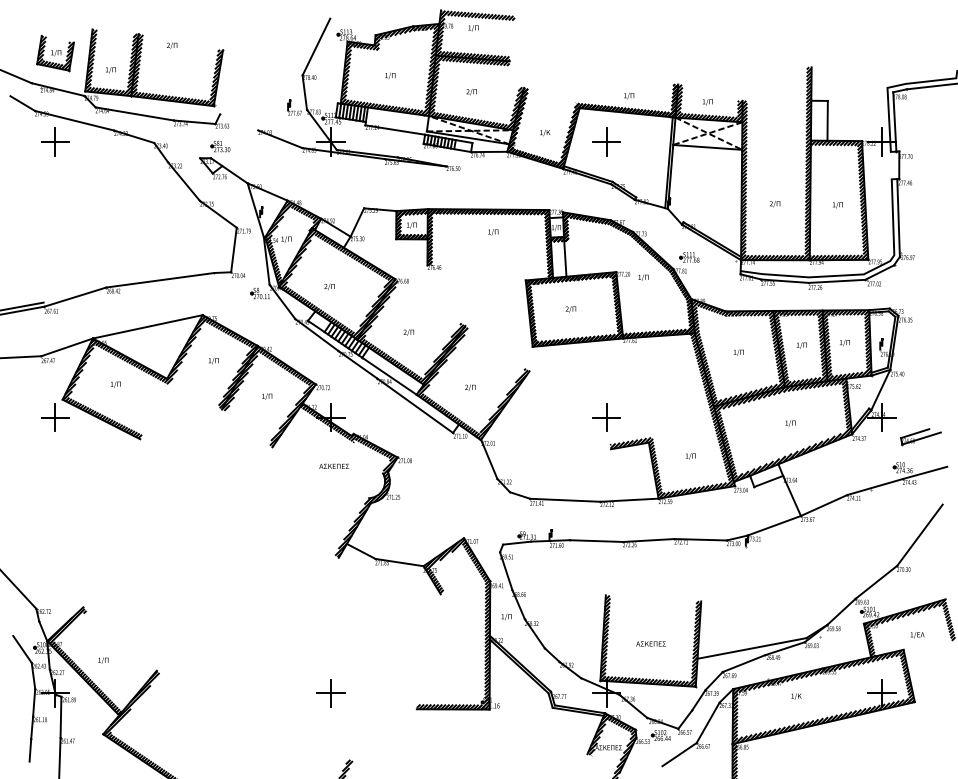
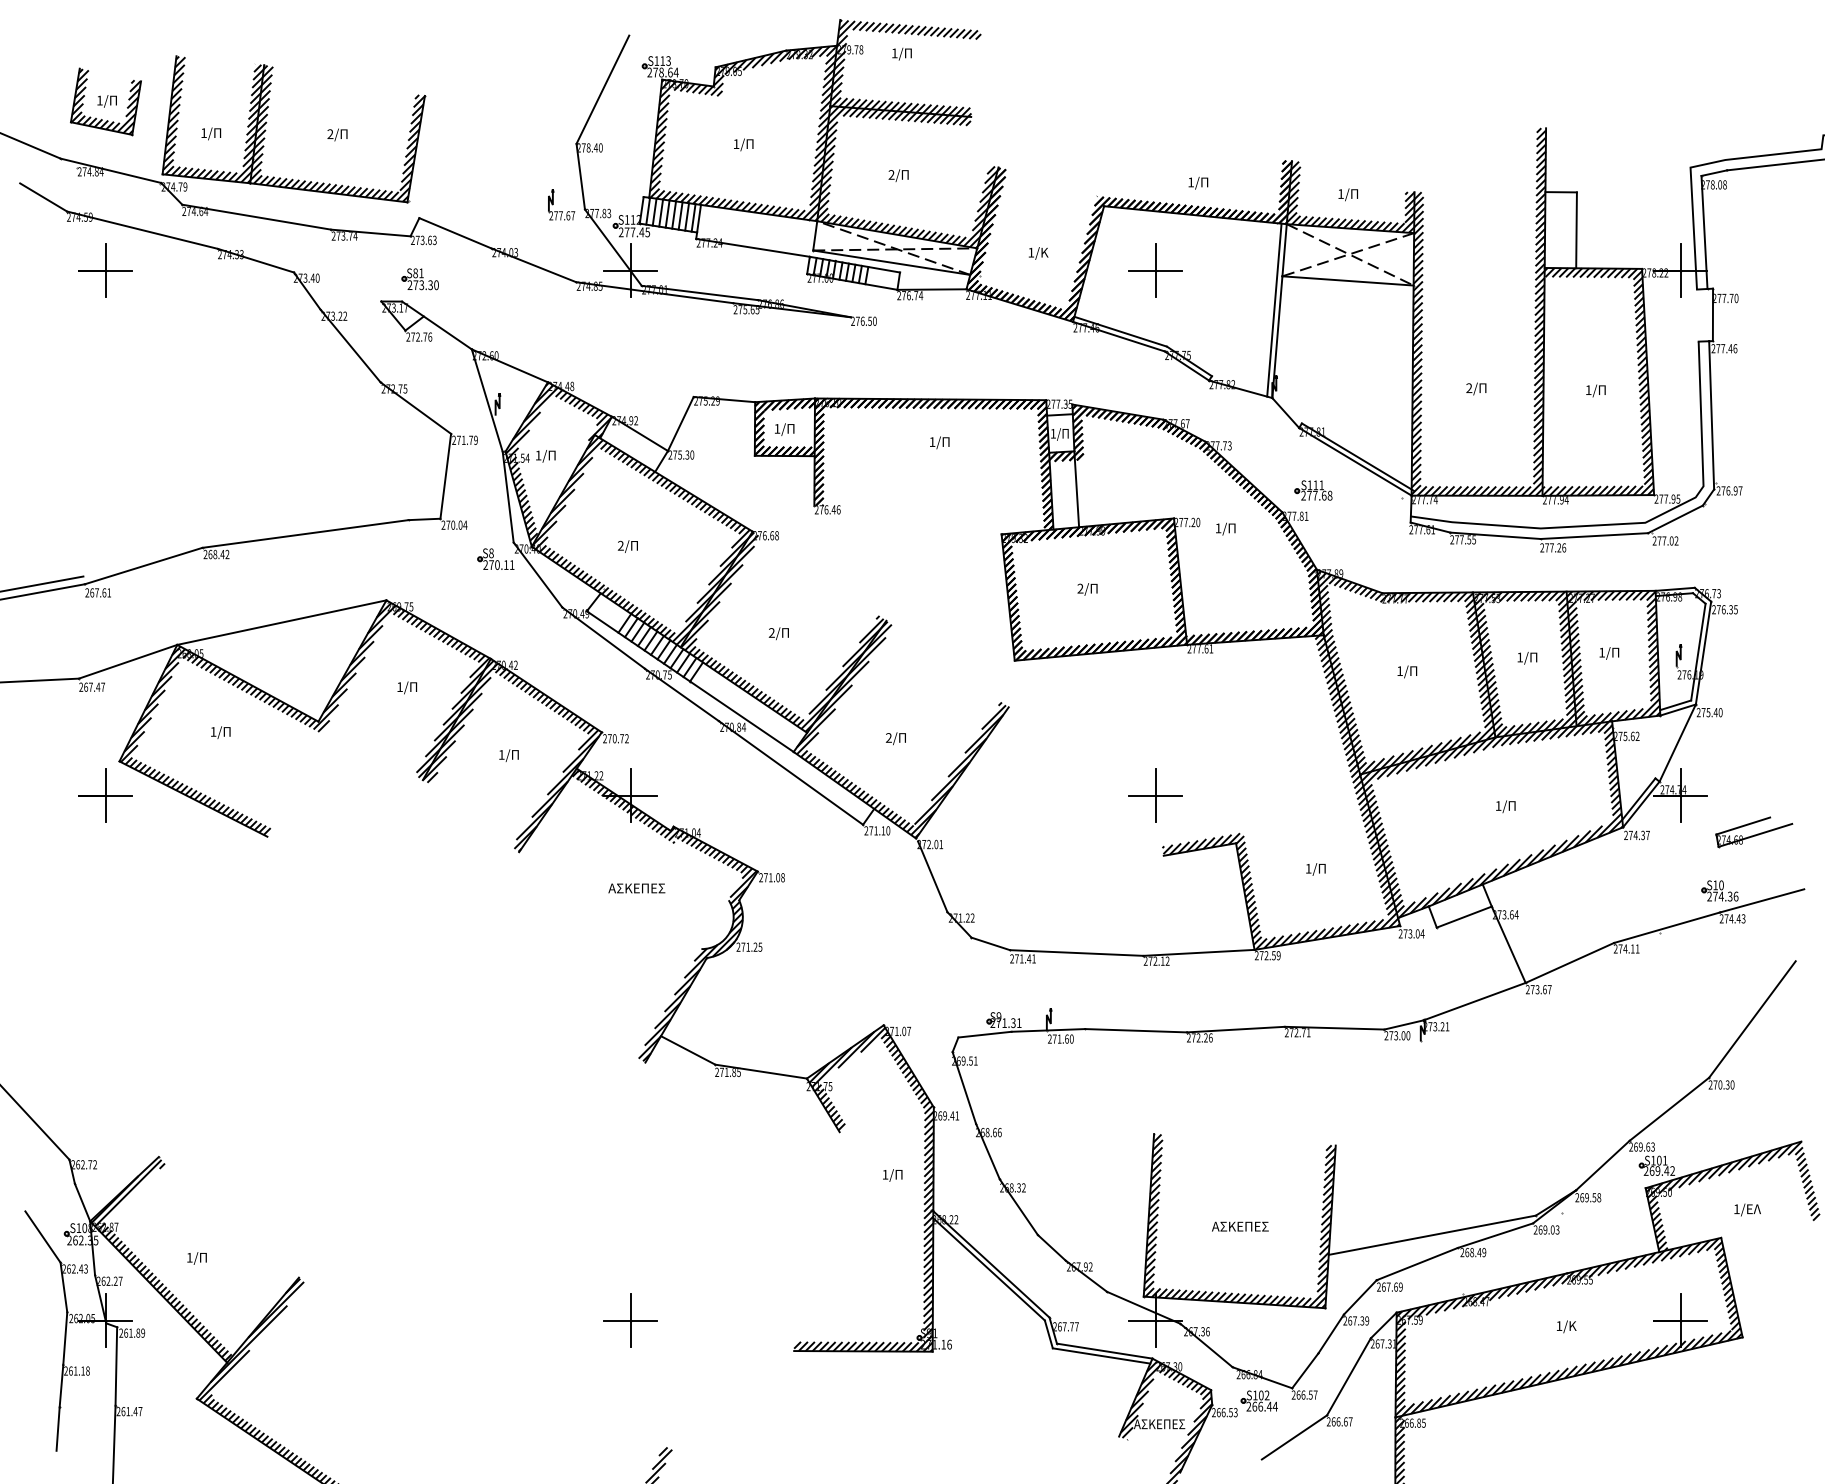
text: (172, 45) -> (338, 134), moved
line: (239, 122) -> (456, 233), added
text: (506, 617) -> (892, 1176), moved
text: (796, 696) -> (1566, 1326), moved

